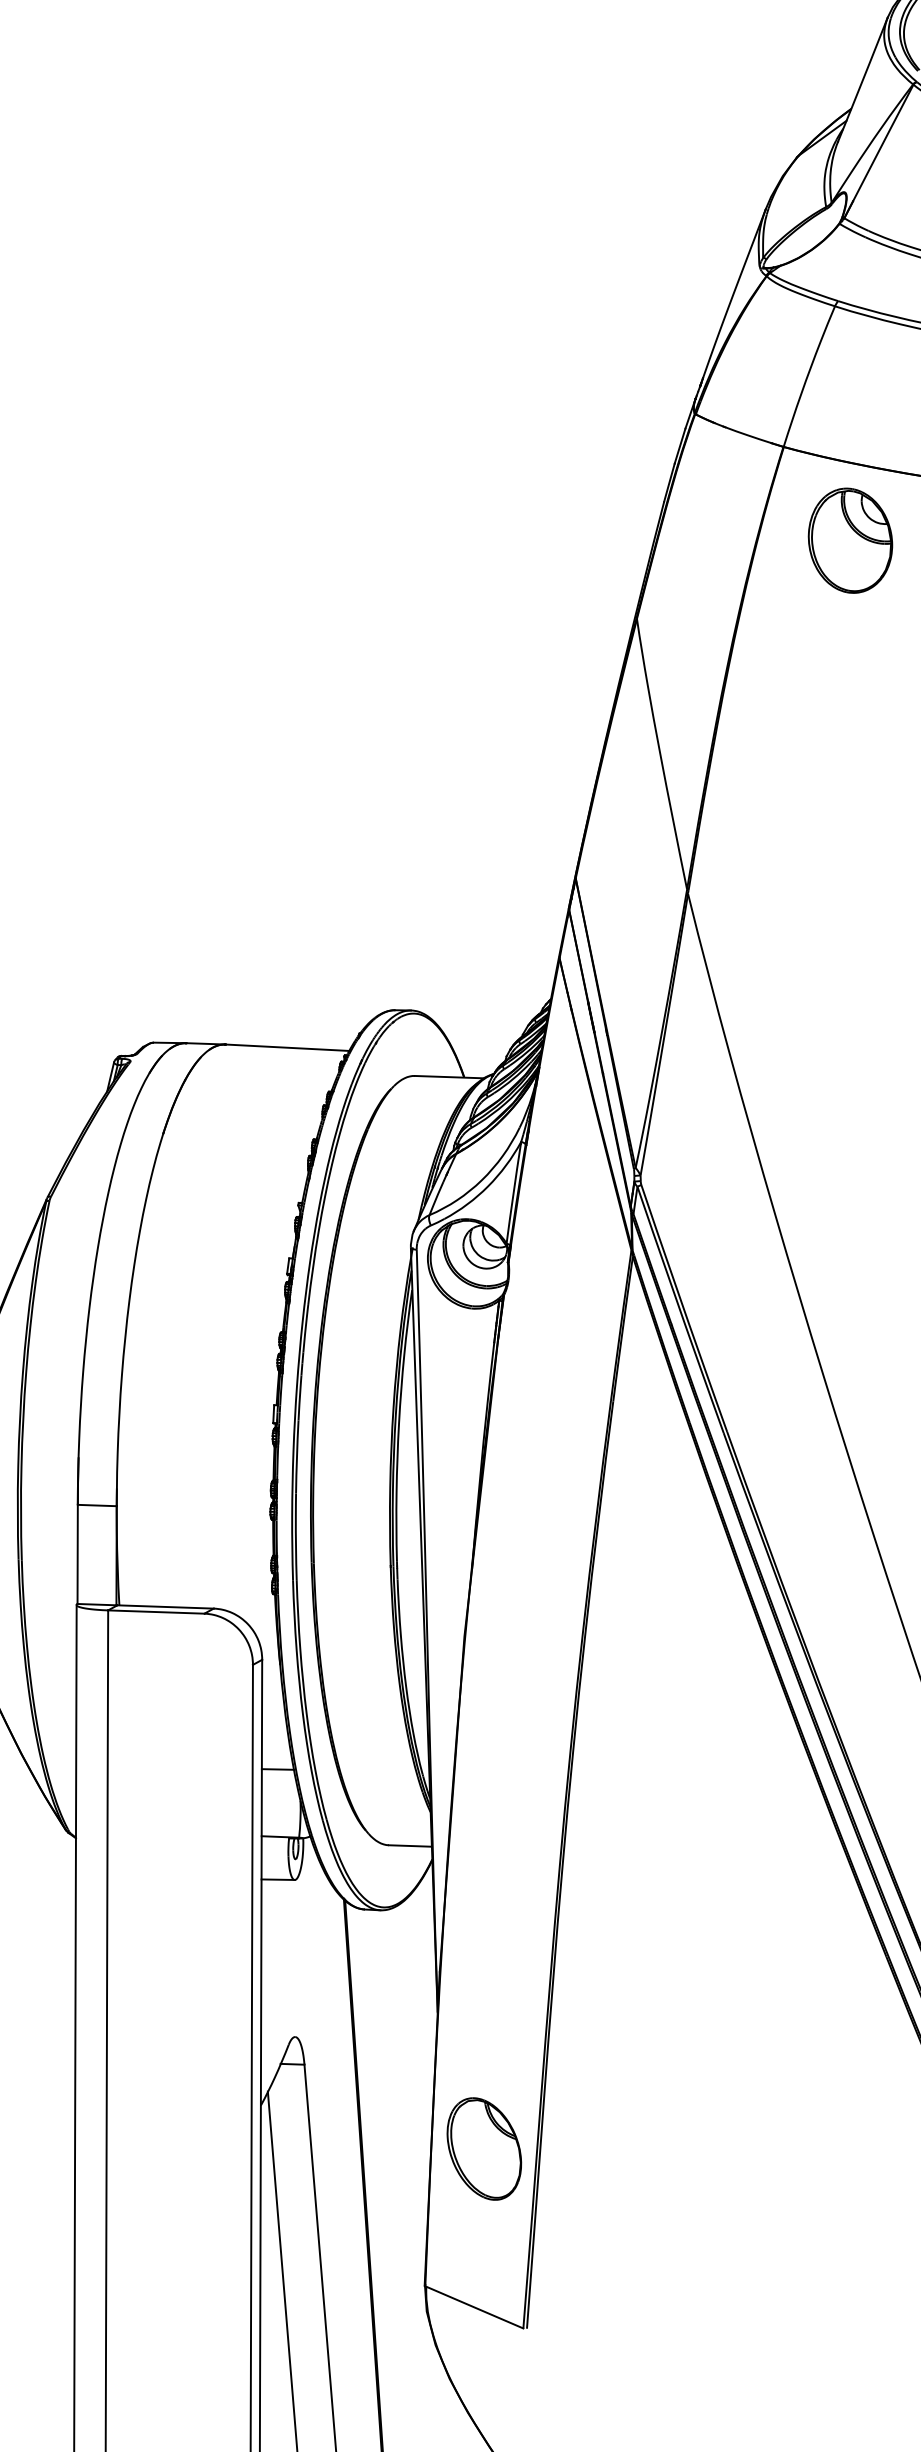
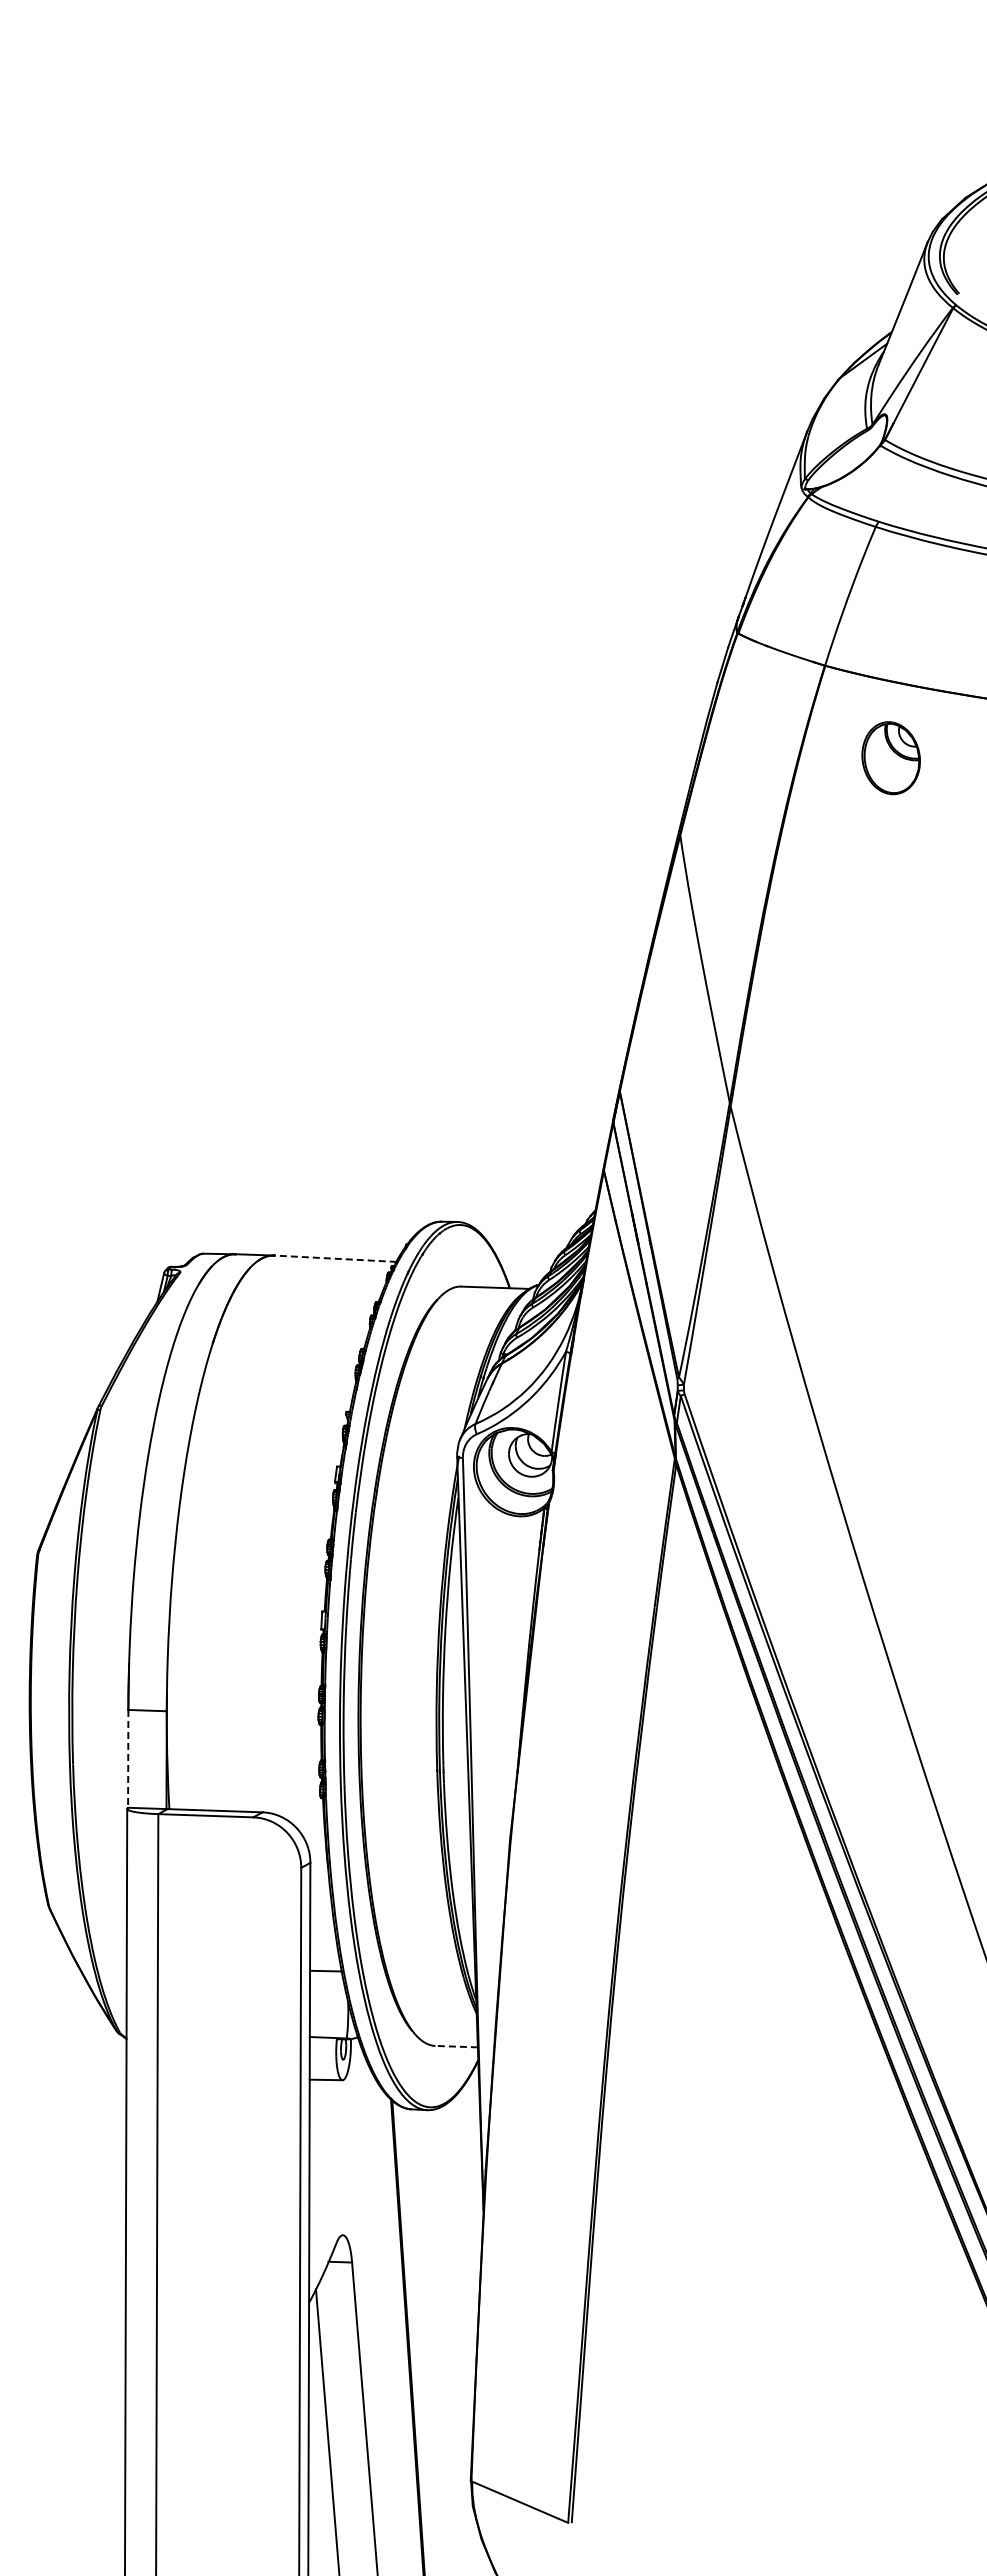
part: (850, 539) -> (891, 757), size x0.7
line: (287, 1047) -> (335, 1258), solid -> dashed
line: (77, 1554) -> (128, 1758), solid -> dashed
line: (410, 1845) -> (456, 2046), solid -> dashed
part: (484, 2148) -> (529, 2345), removed

